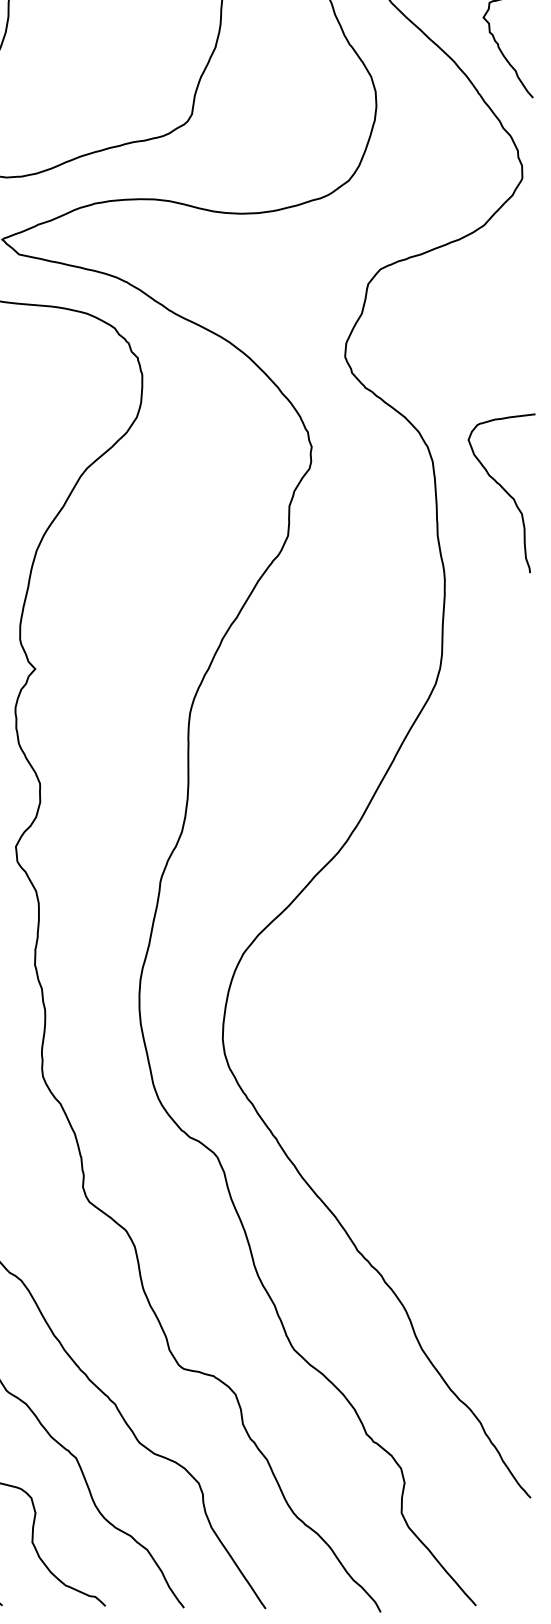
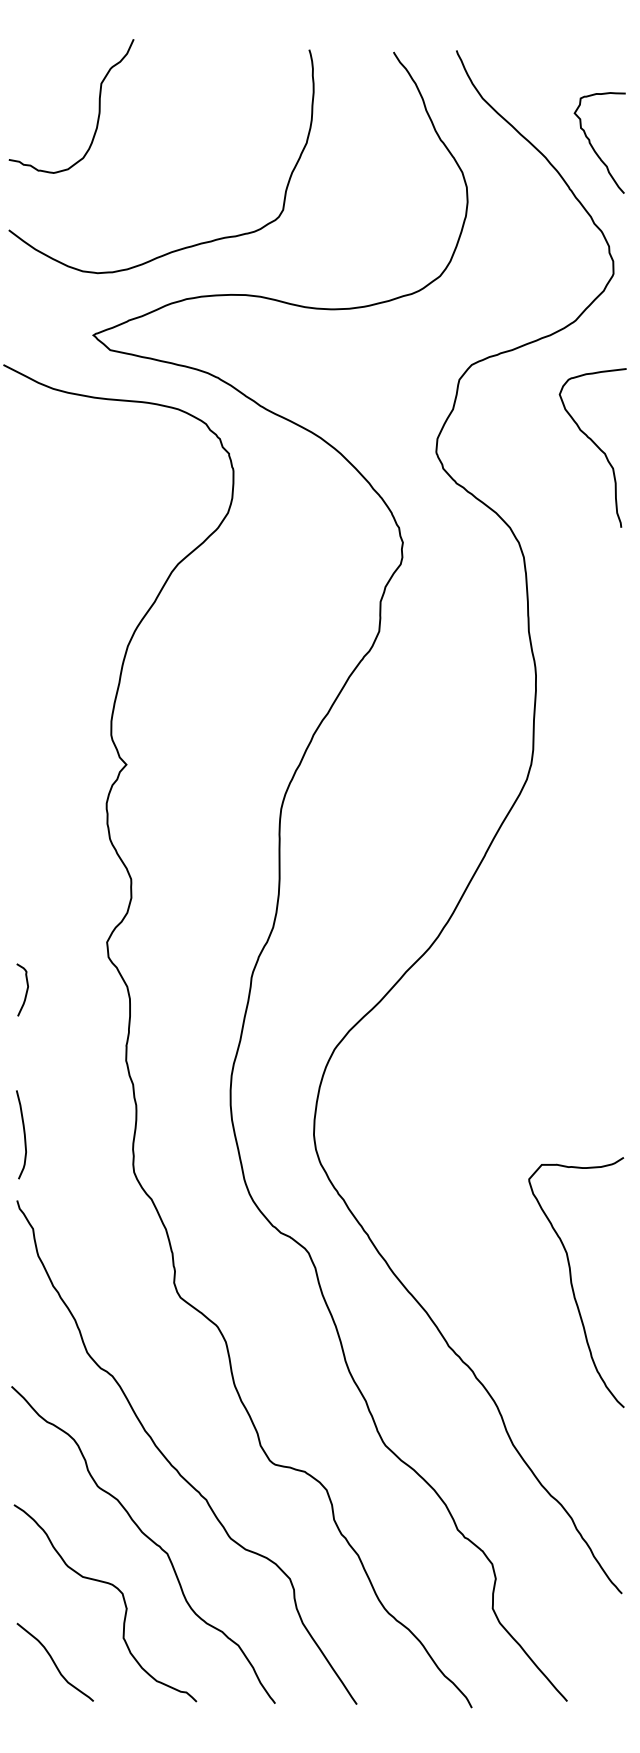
curve: (503, 489) -> (594, 444), moved
curve: (481, 1186) -> (572, 1282), added

